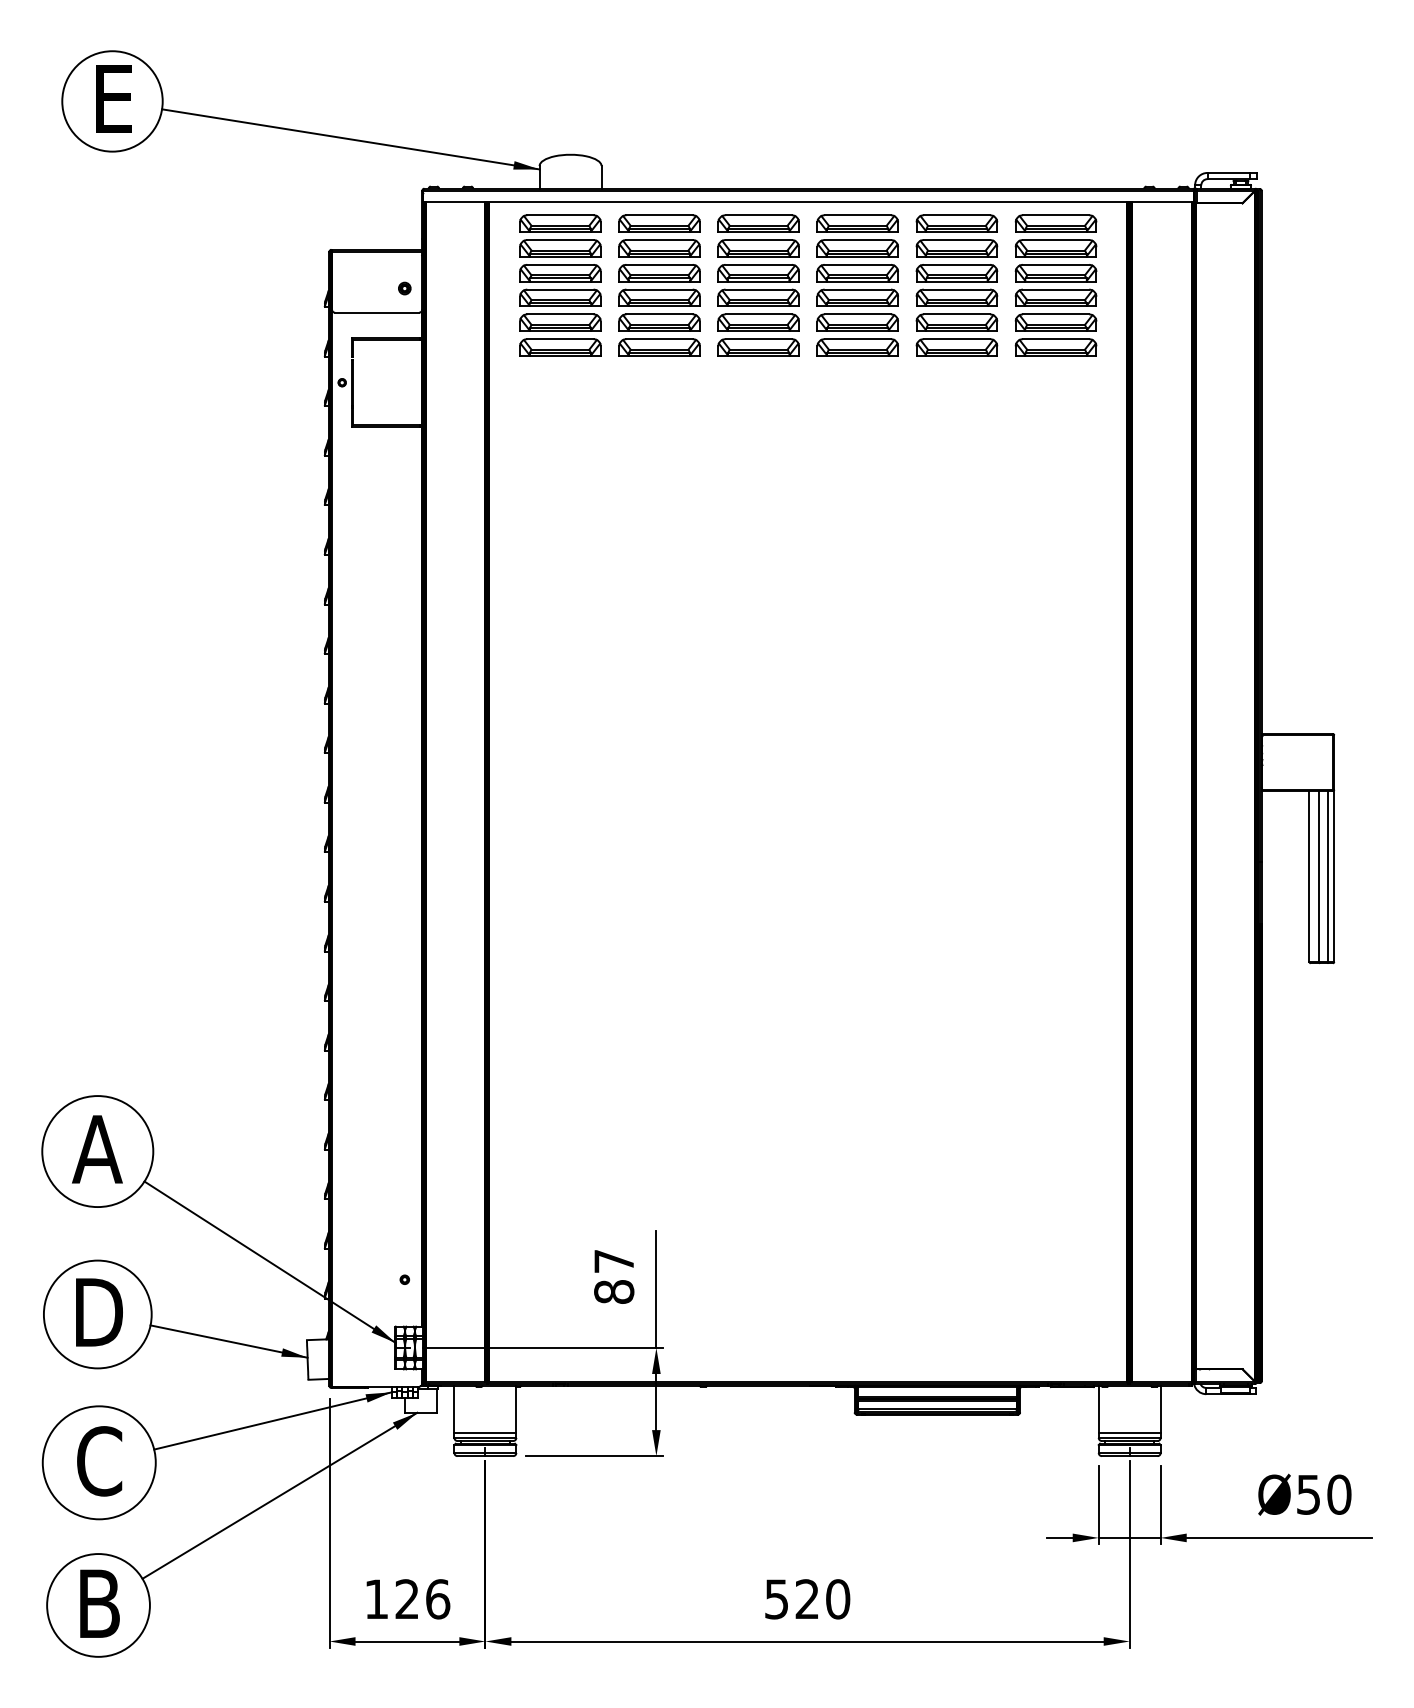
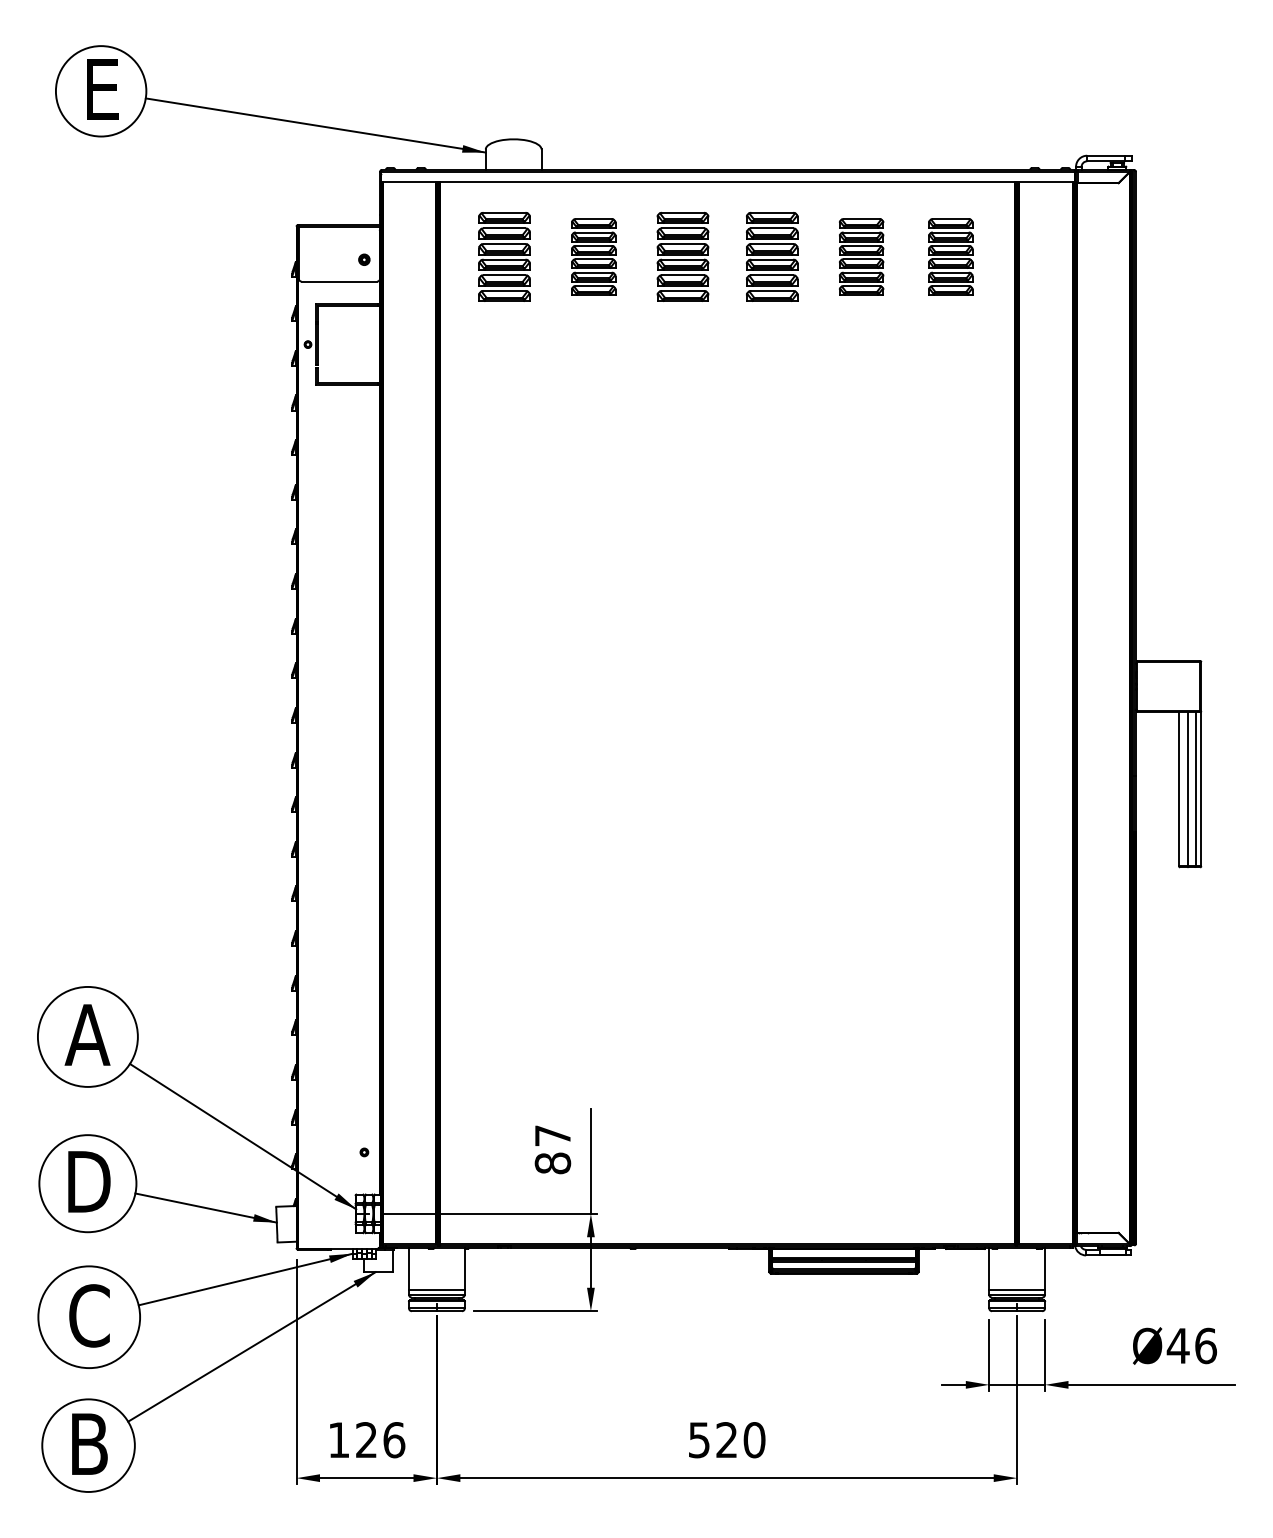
part: (560, 285) -> (504, 257), size x0.7
part: (659, 285) -> (593, 257), size x0.6
part: (758, 285) -> (682, 257), size x0.7
part: (857, 285) -> (772, 257), size x0.7
part: (956, 285) -> (861, 257), size x0.6
part: (1055, 285) -> (950, 257), size x0.6
text: (1323, 1494) -> (1191, 1345), Ø50 -> Ø46

